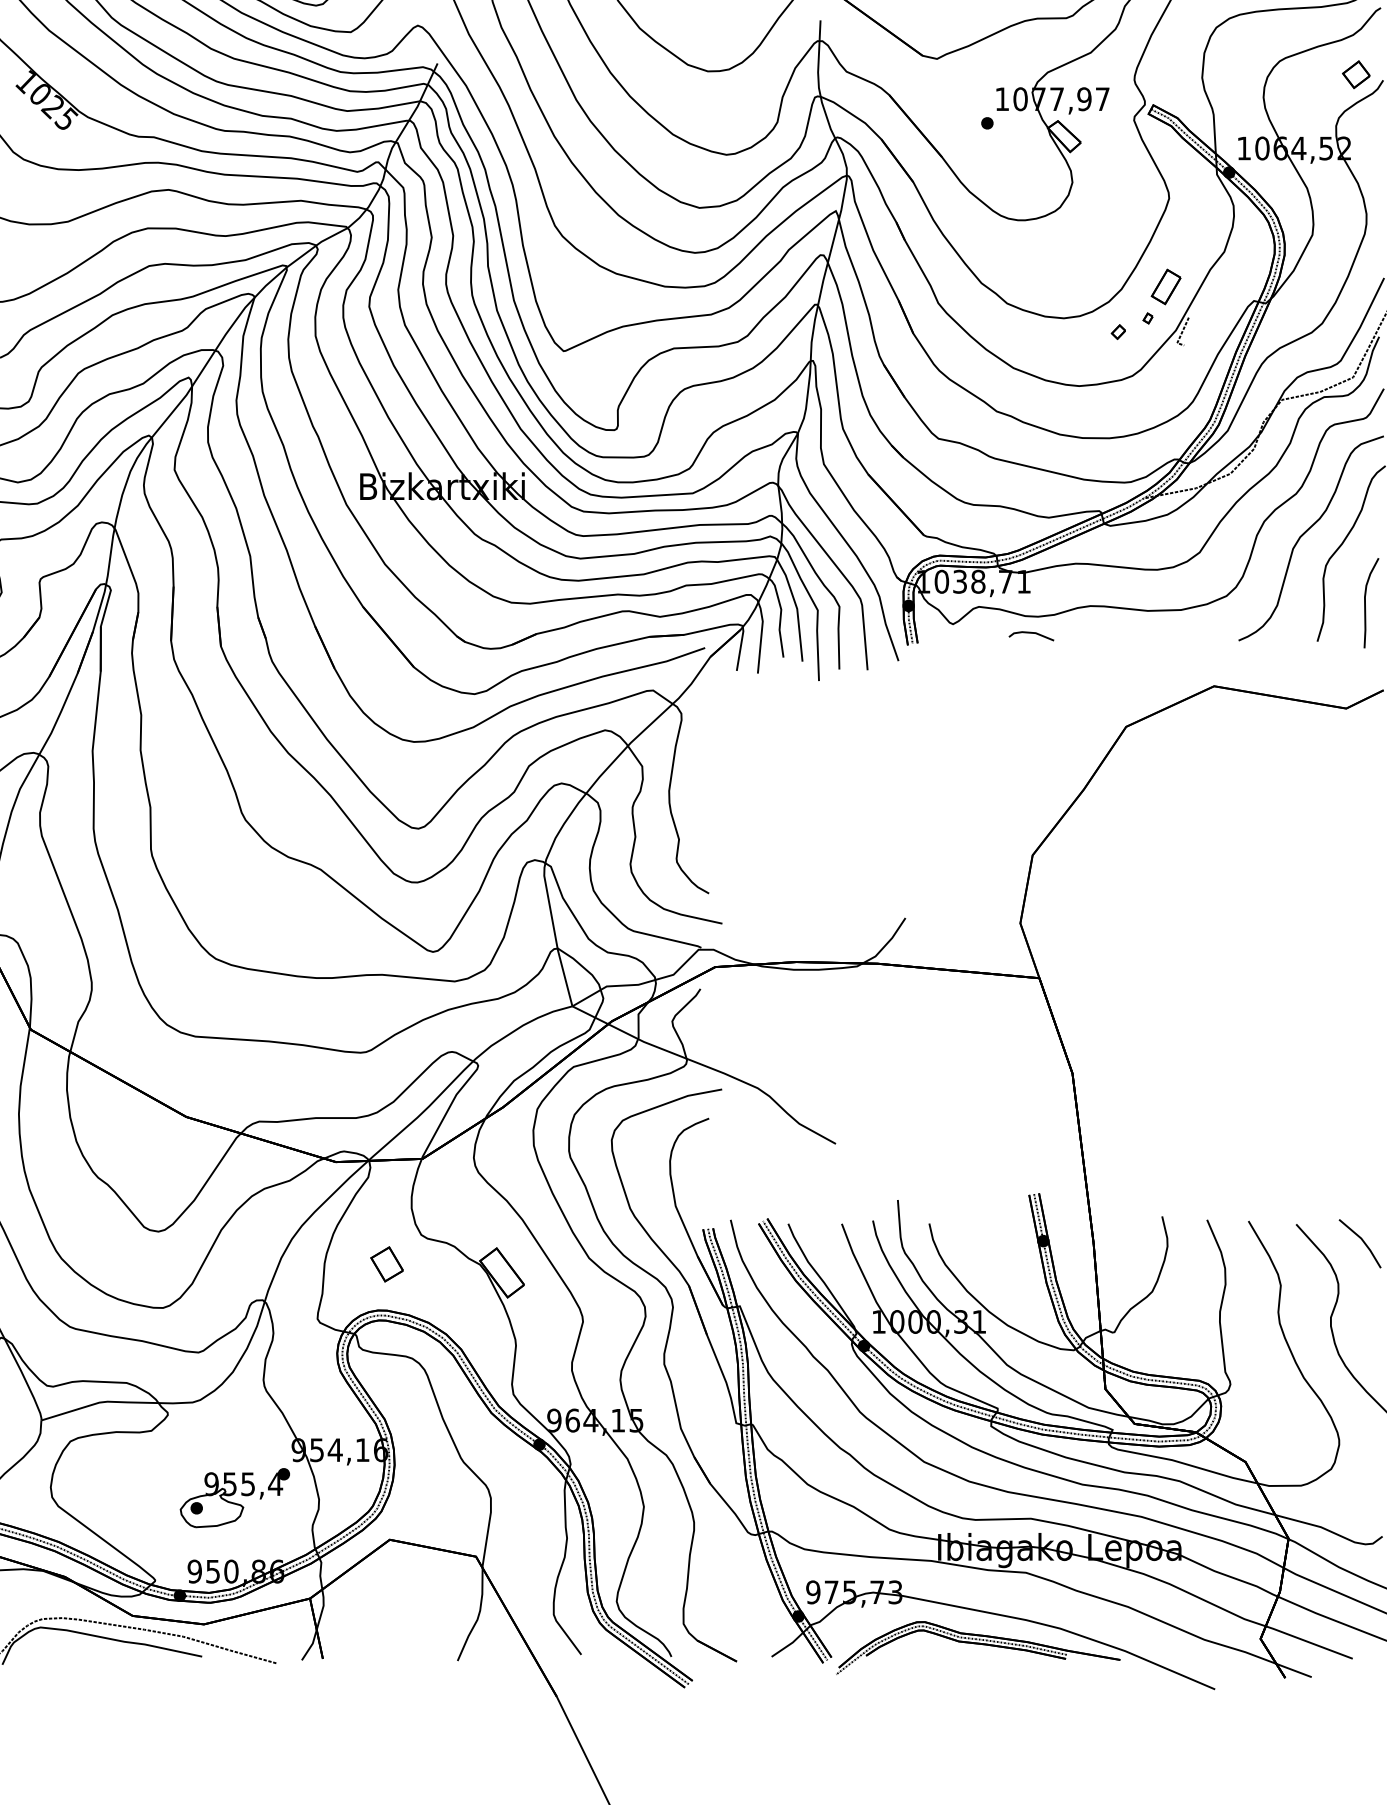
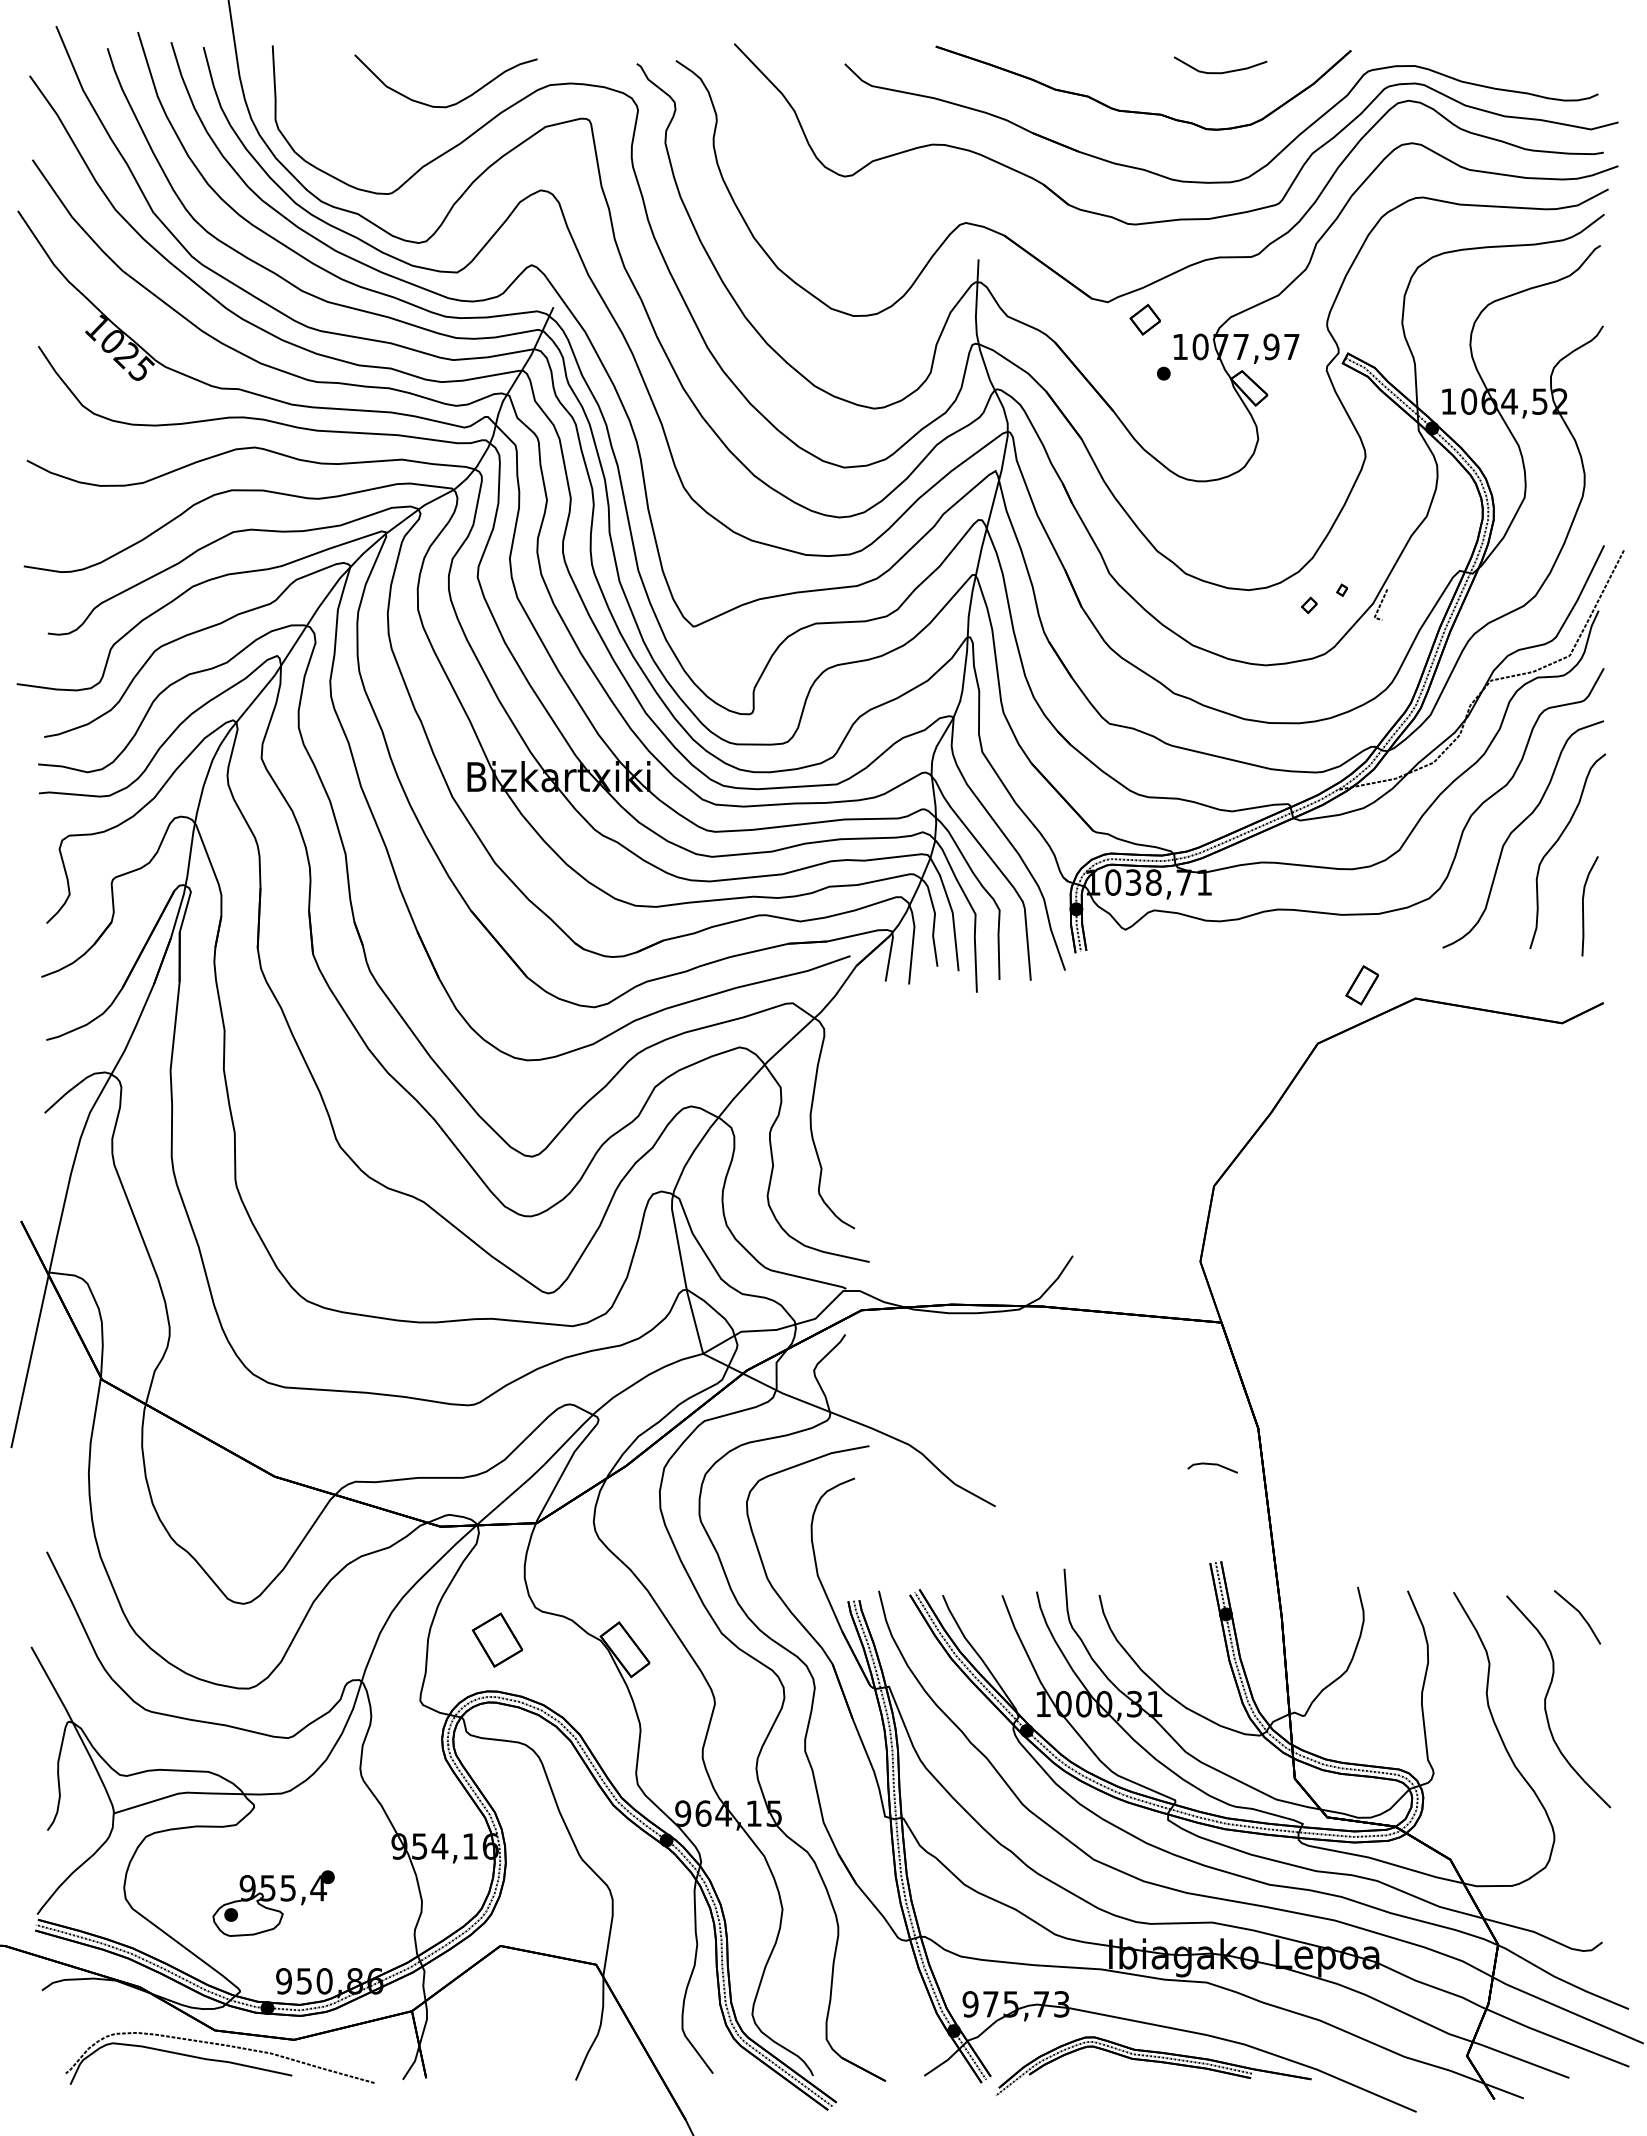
part: (1355, 74) -> (1144, 319), moved
part: (1165, 287) -> (1361, 985), moved
line: (1031, 633) -> (1212, 1465), moved
part: (387, 1264) -> (497, 1640), size x1.4
part: (234, 1497) -> (273, 1903), moved

